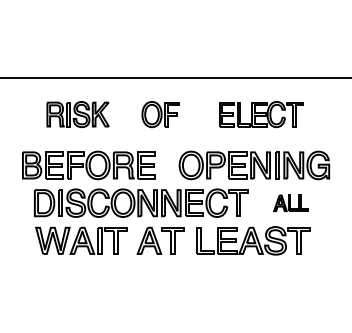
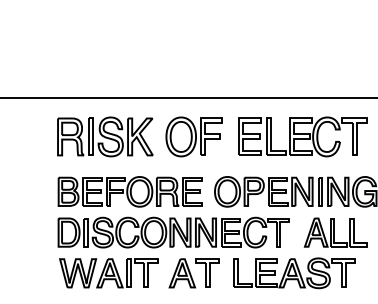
part: (77, 114) -> (104, 136), size x1.43
part: (160, 114) -> (194, 136), size x1.43
part: (260, 114) -> (302, 136), size x1.43
part: (88, 165) -> (129, 191), moved
part: (290, 203) -> (334, 232), size x1.67

